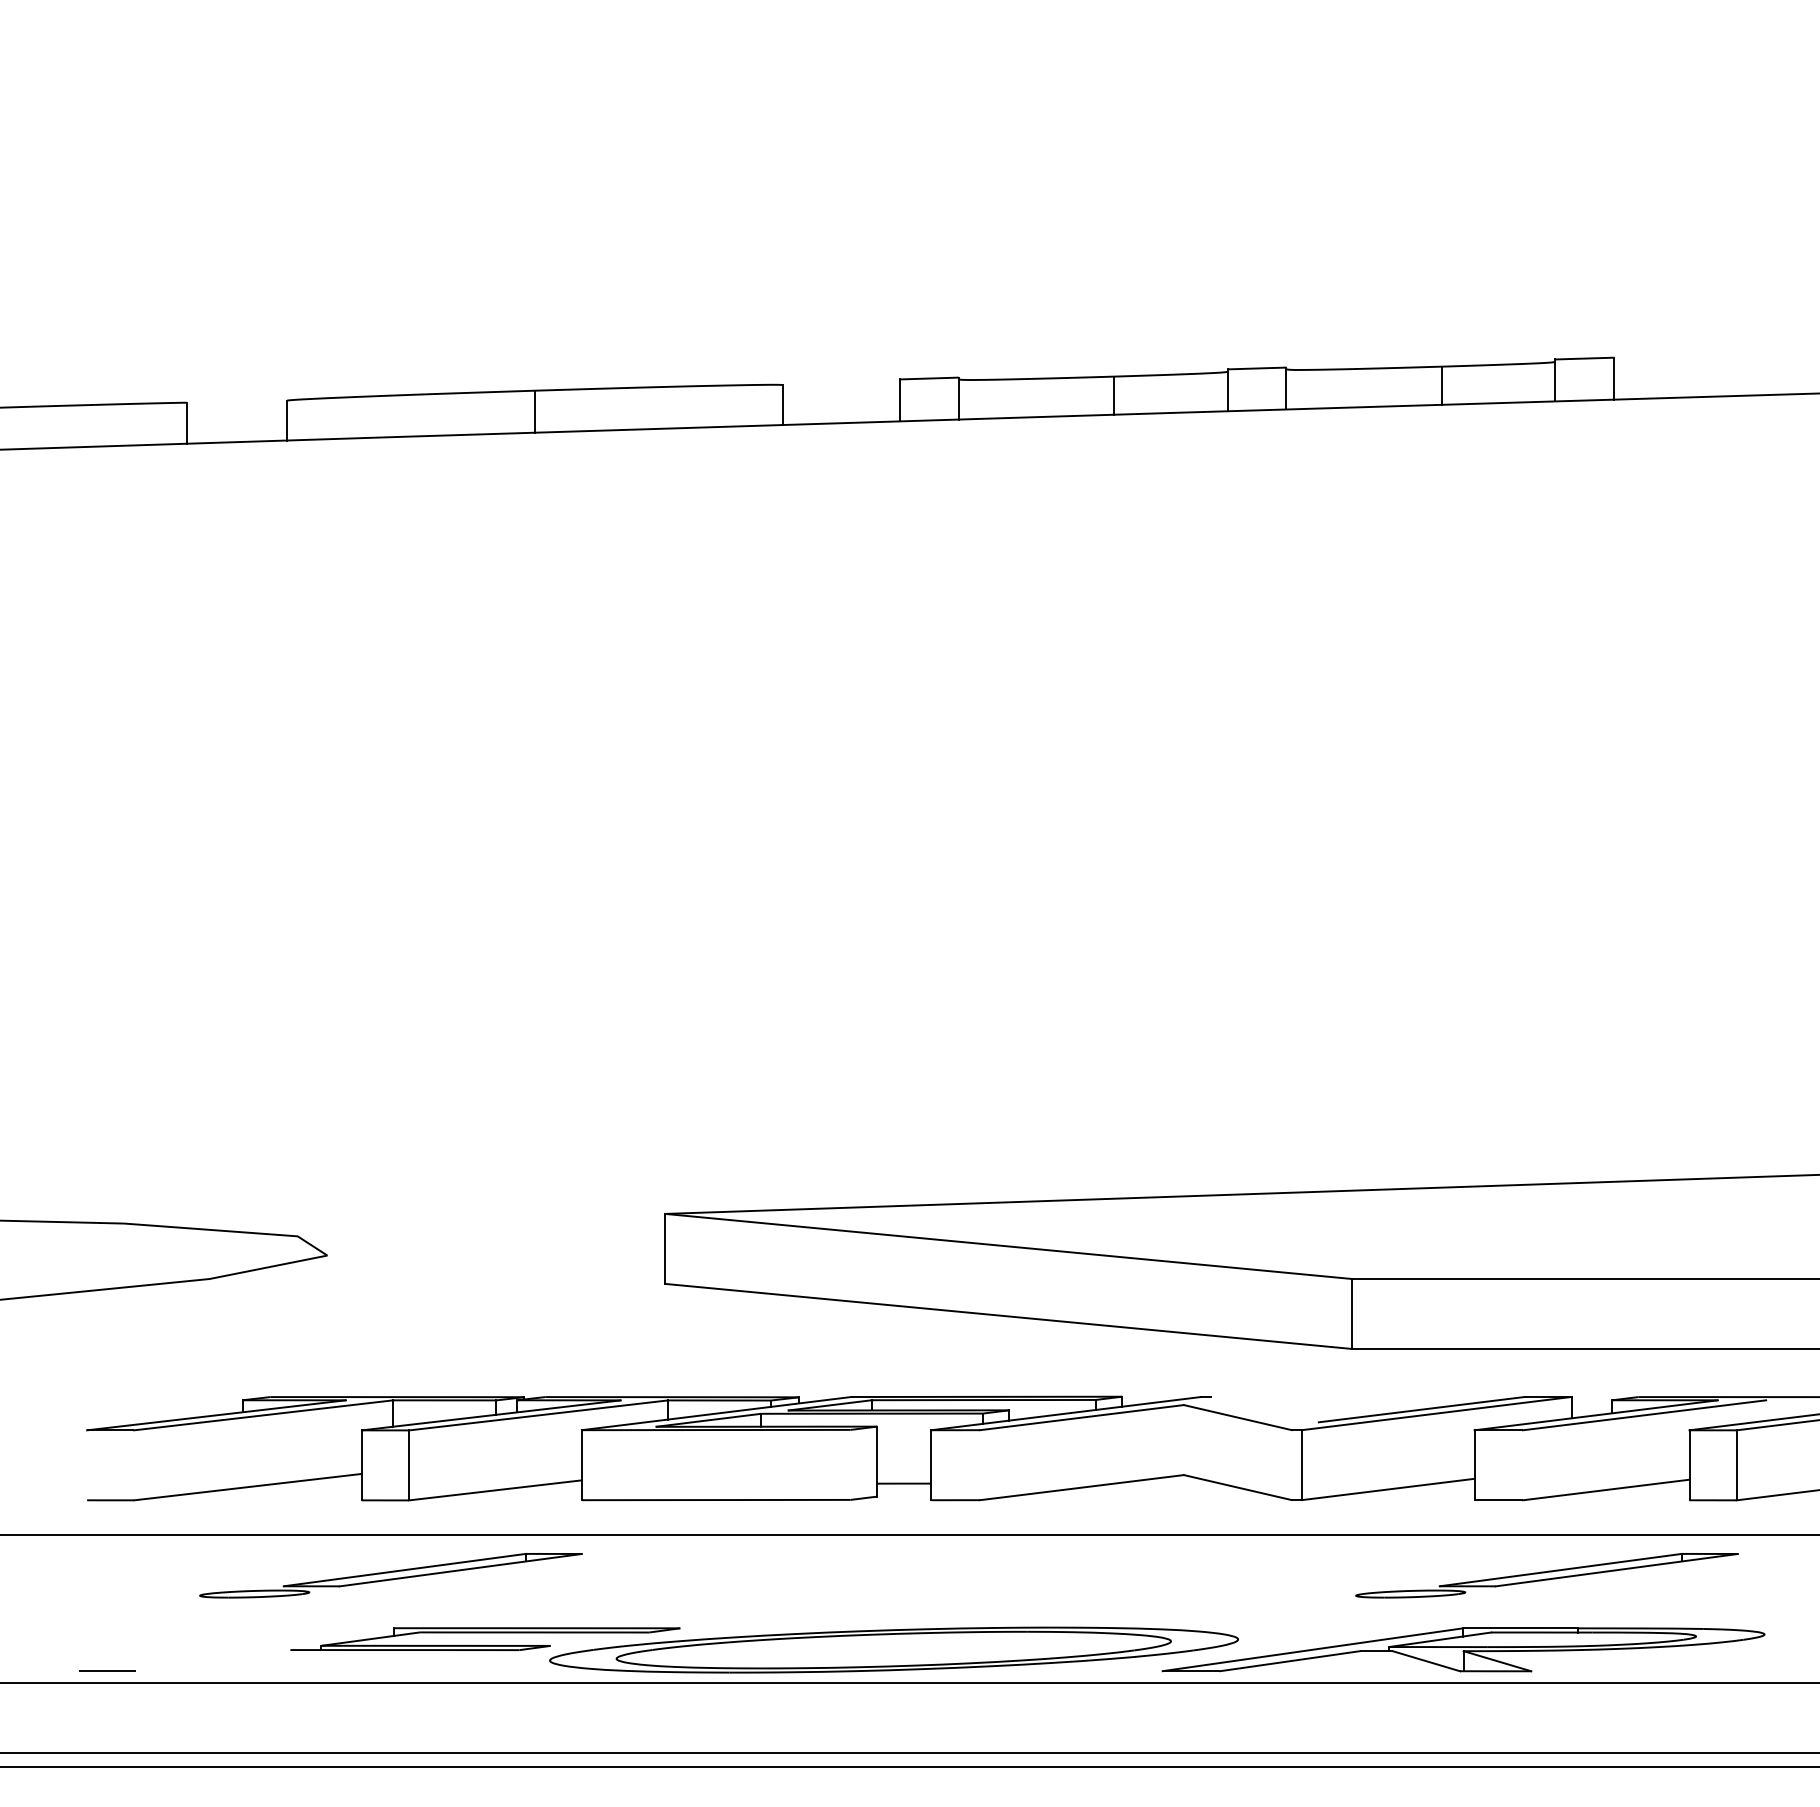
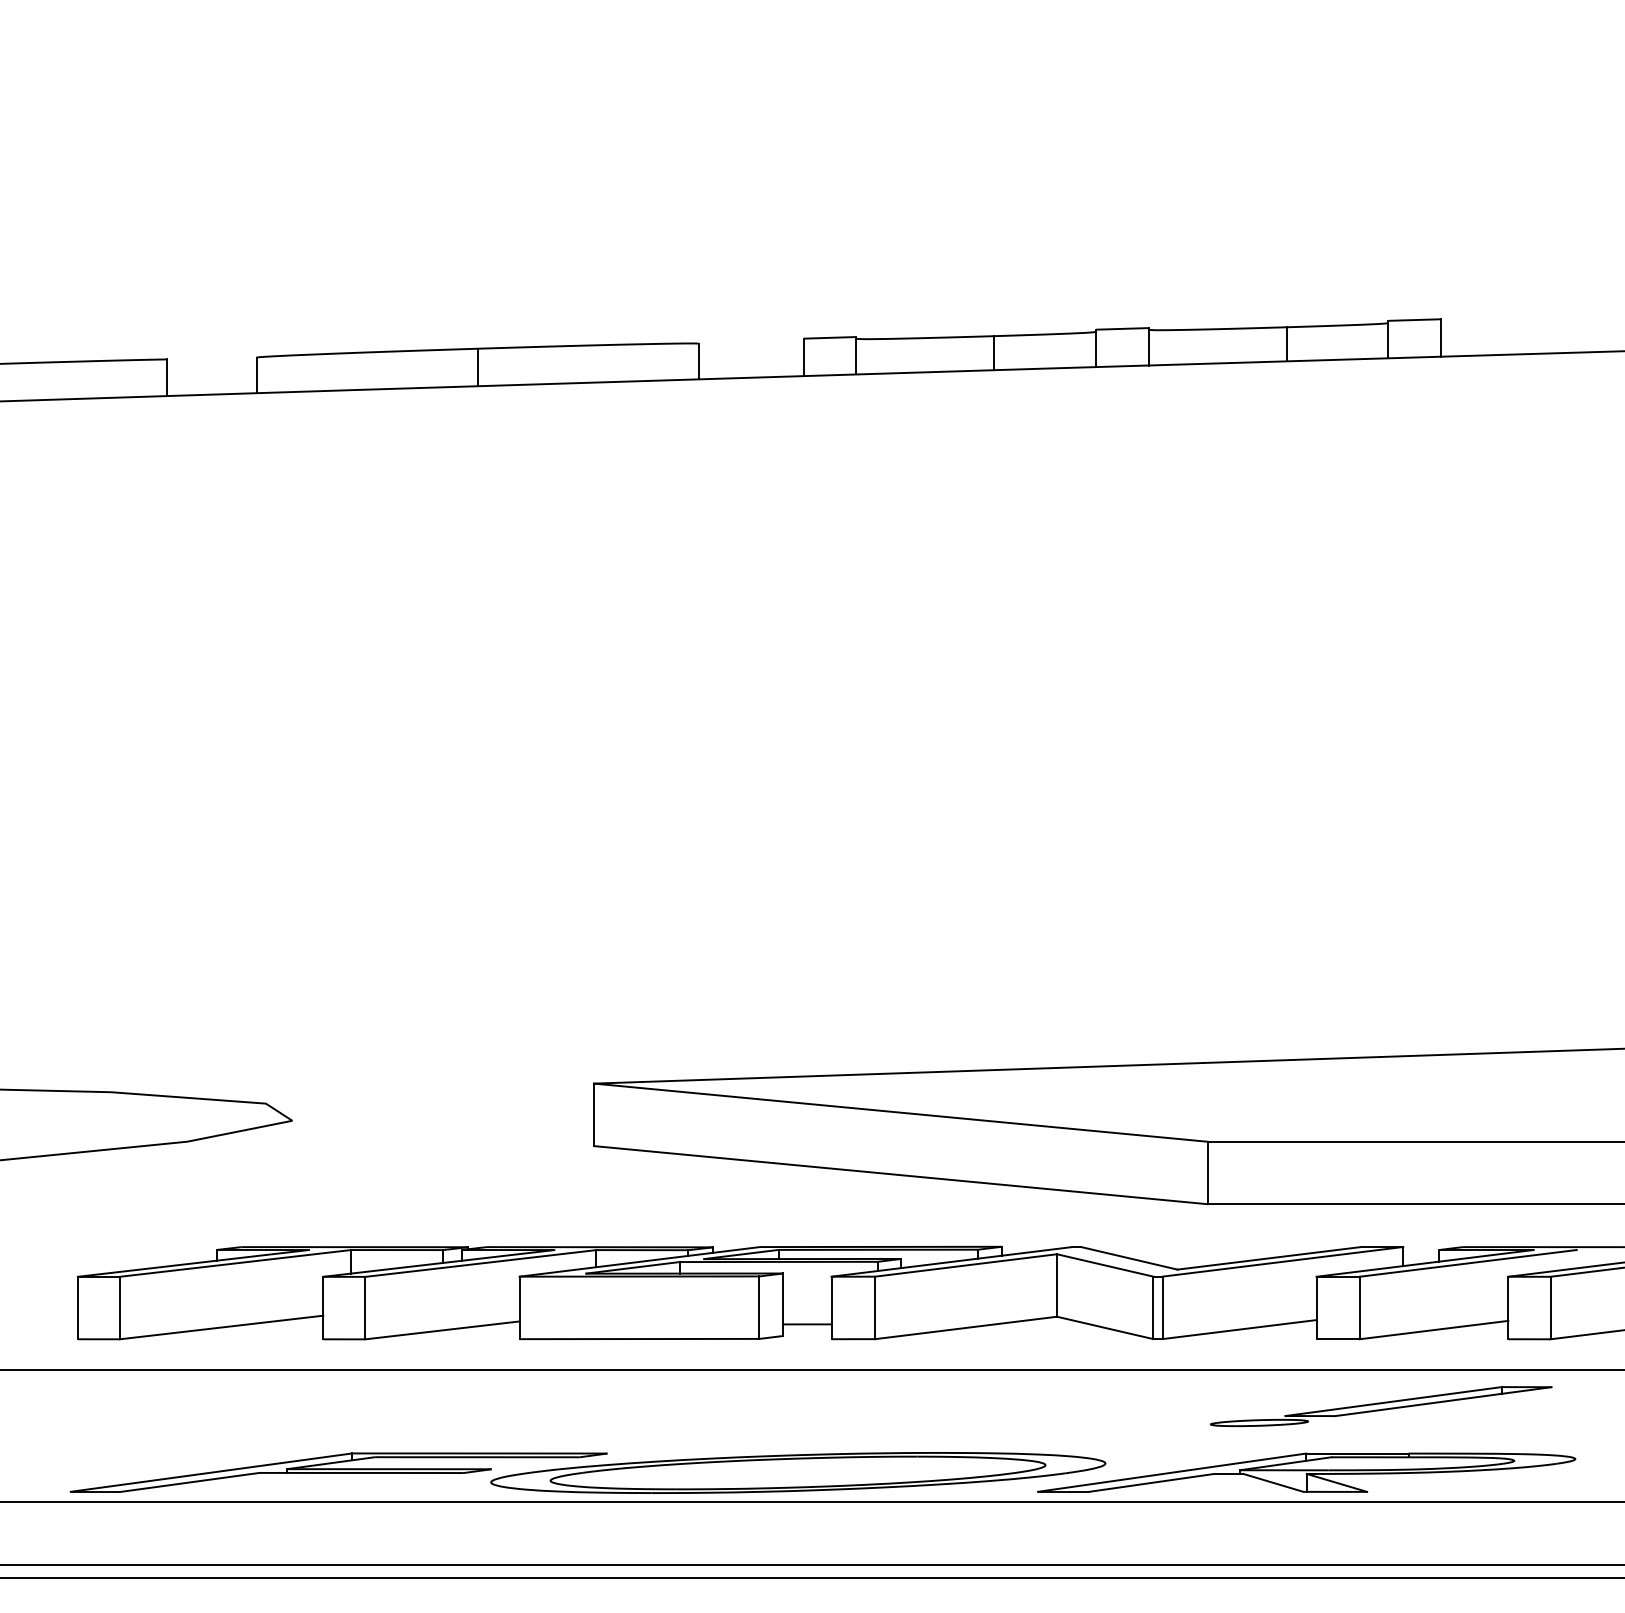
line: (1264, 1409) -> (1128, 1258), added
line: (1183, 1440) -> (1056, 1285), added
line: (850, 1464) -> (759, 1307), added
line: (87, 1465) -> (78, 1308), added
line: (134, 1465) -> (120, 1308), added
line: (980, 1465) -> (875, 1308), added
line: (1291, 1465) -> (1153, 1308), added
line: (1522, 1465) -> (1359, 1308), added
part: (390, 1575) -> (348, 1406), removed
line: (236, 1649) -> (211, 1472), added
line: (212, 1660) -> (189, 1482), added

